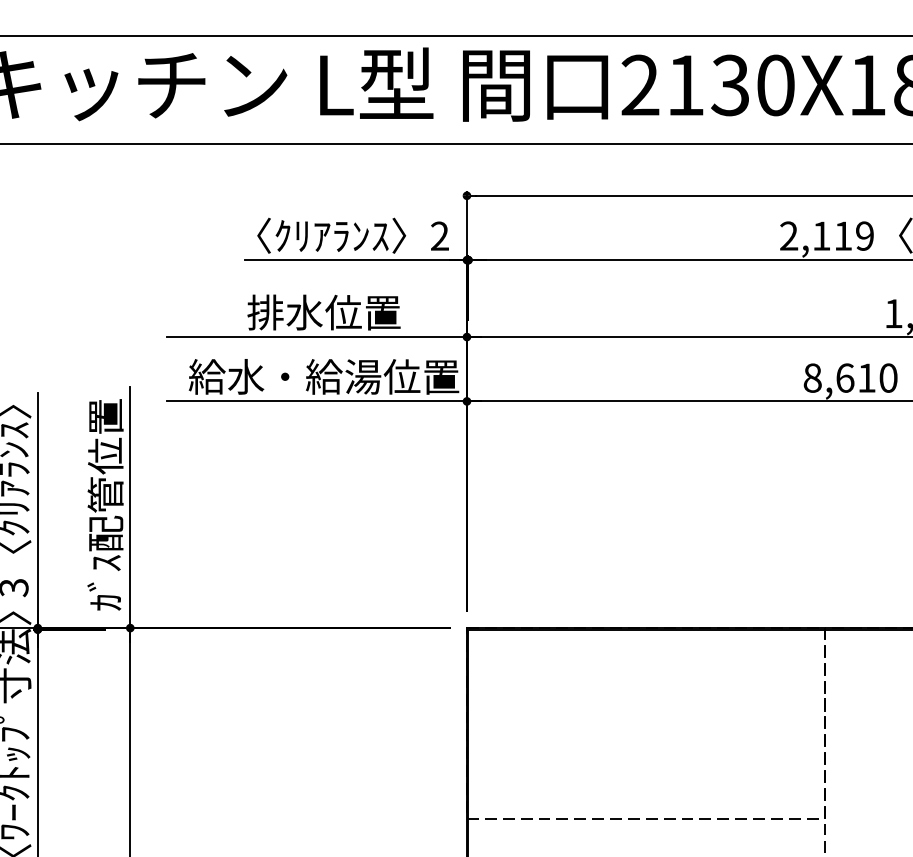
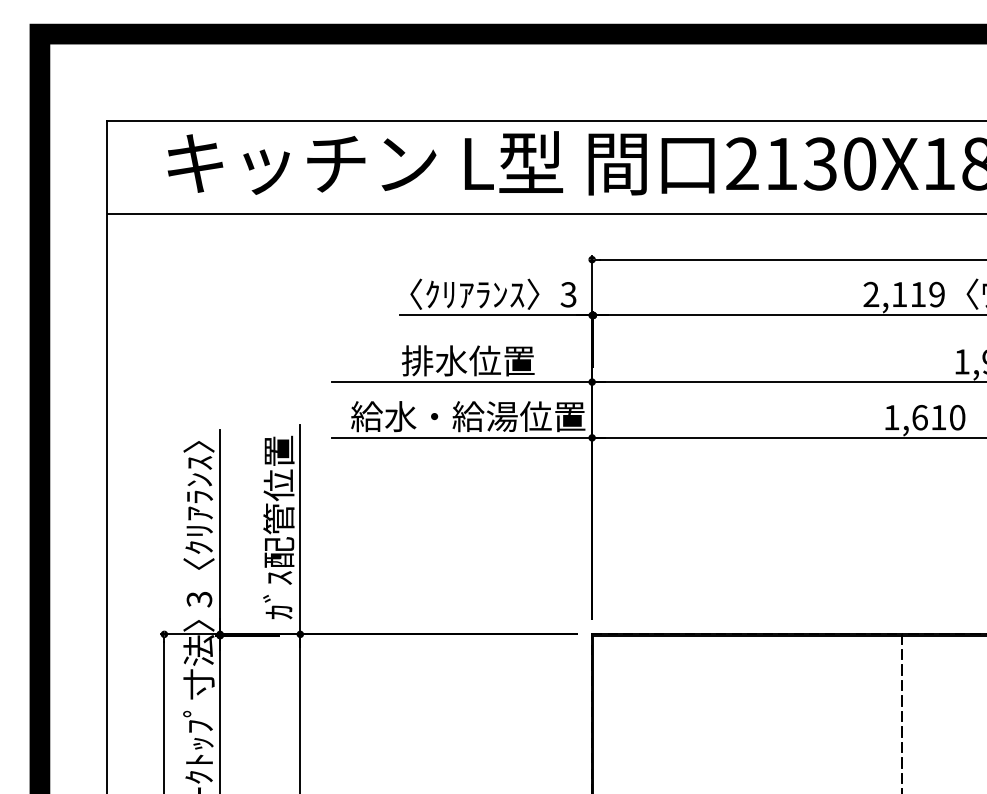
text: (439, 235) -> (568, 294), 2 -> 3
text: (812, 377) -> (891, 417), 8,610 -> 1,610

